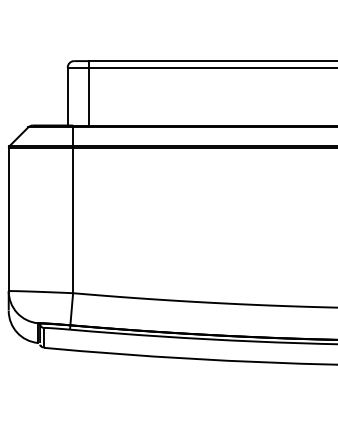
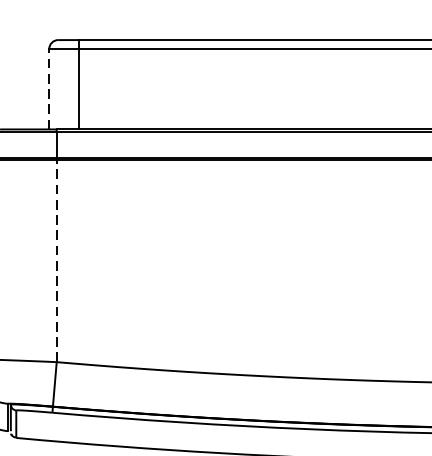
line: (67, 96) -> (48, 89), solid -> dashed
line: (73, 220) -> (57, 261), solid -> dashed

